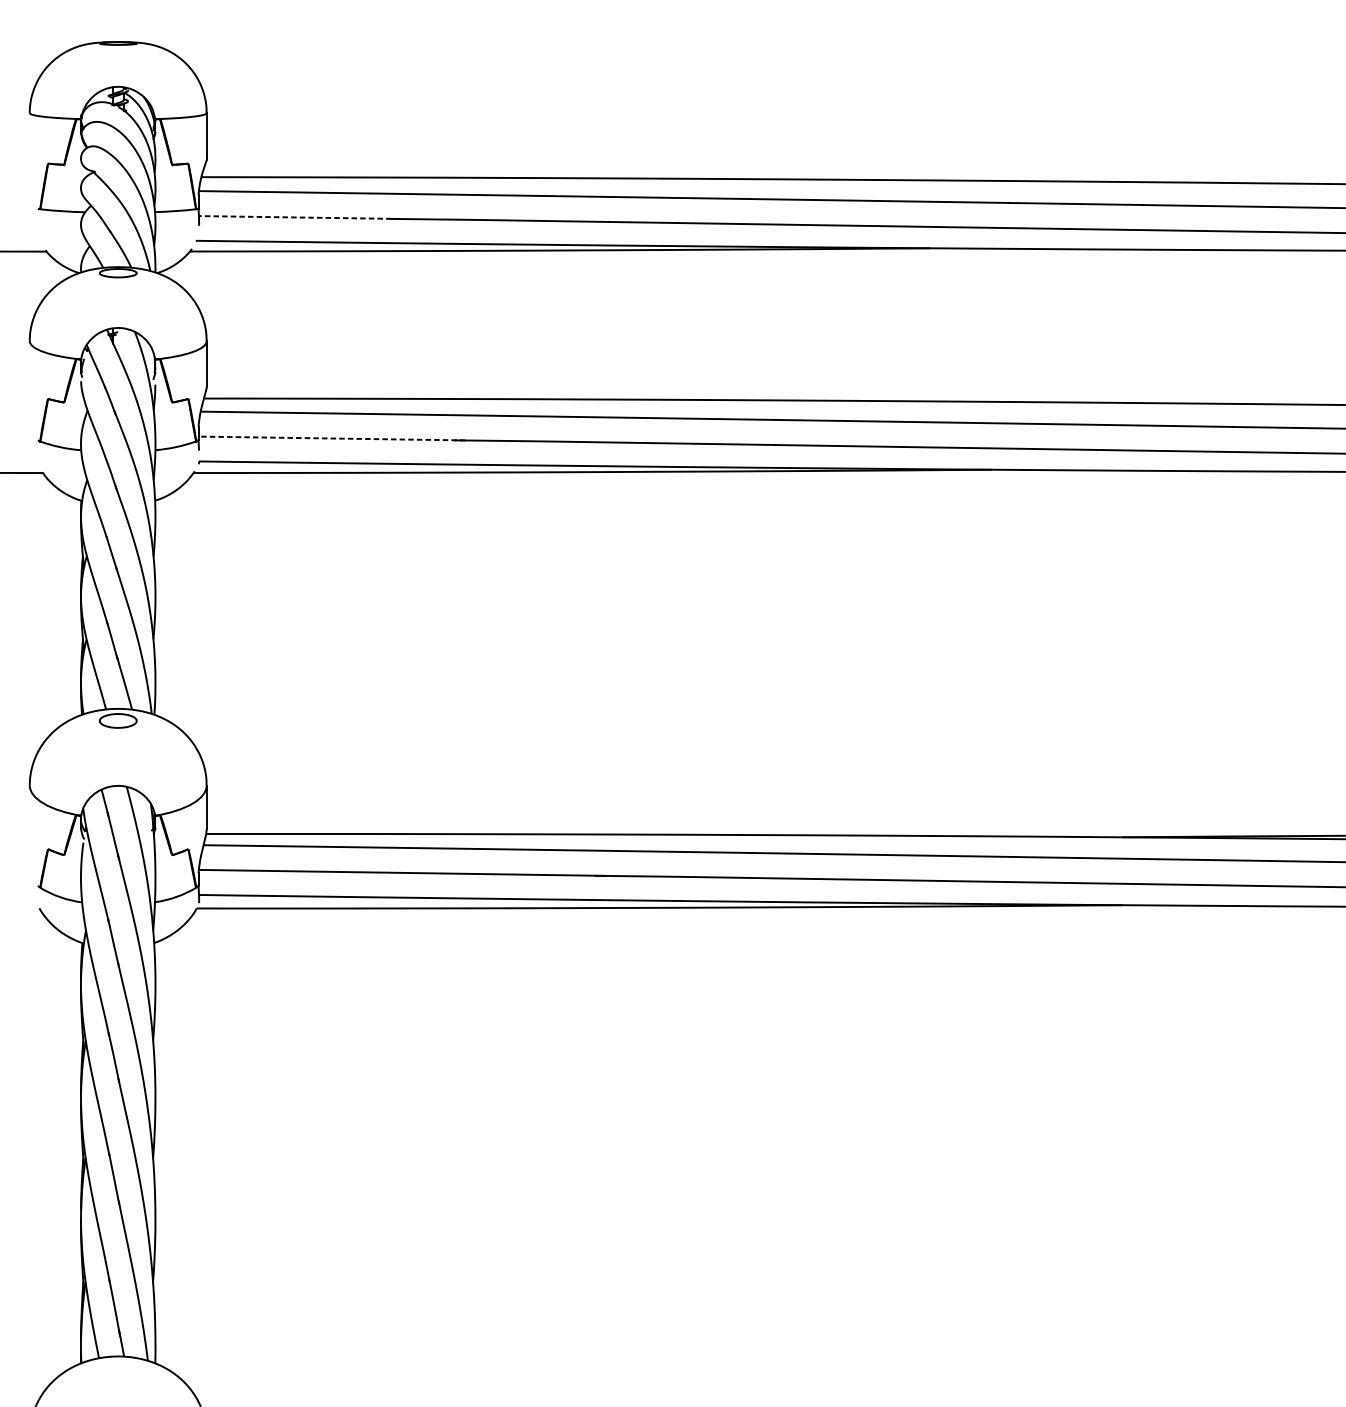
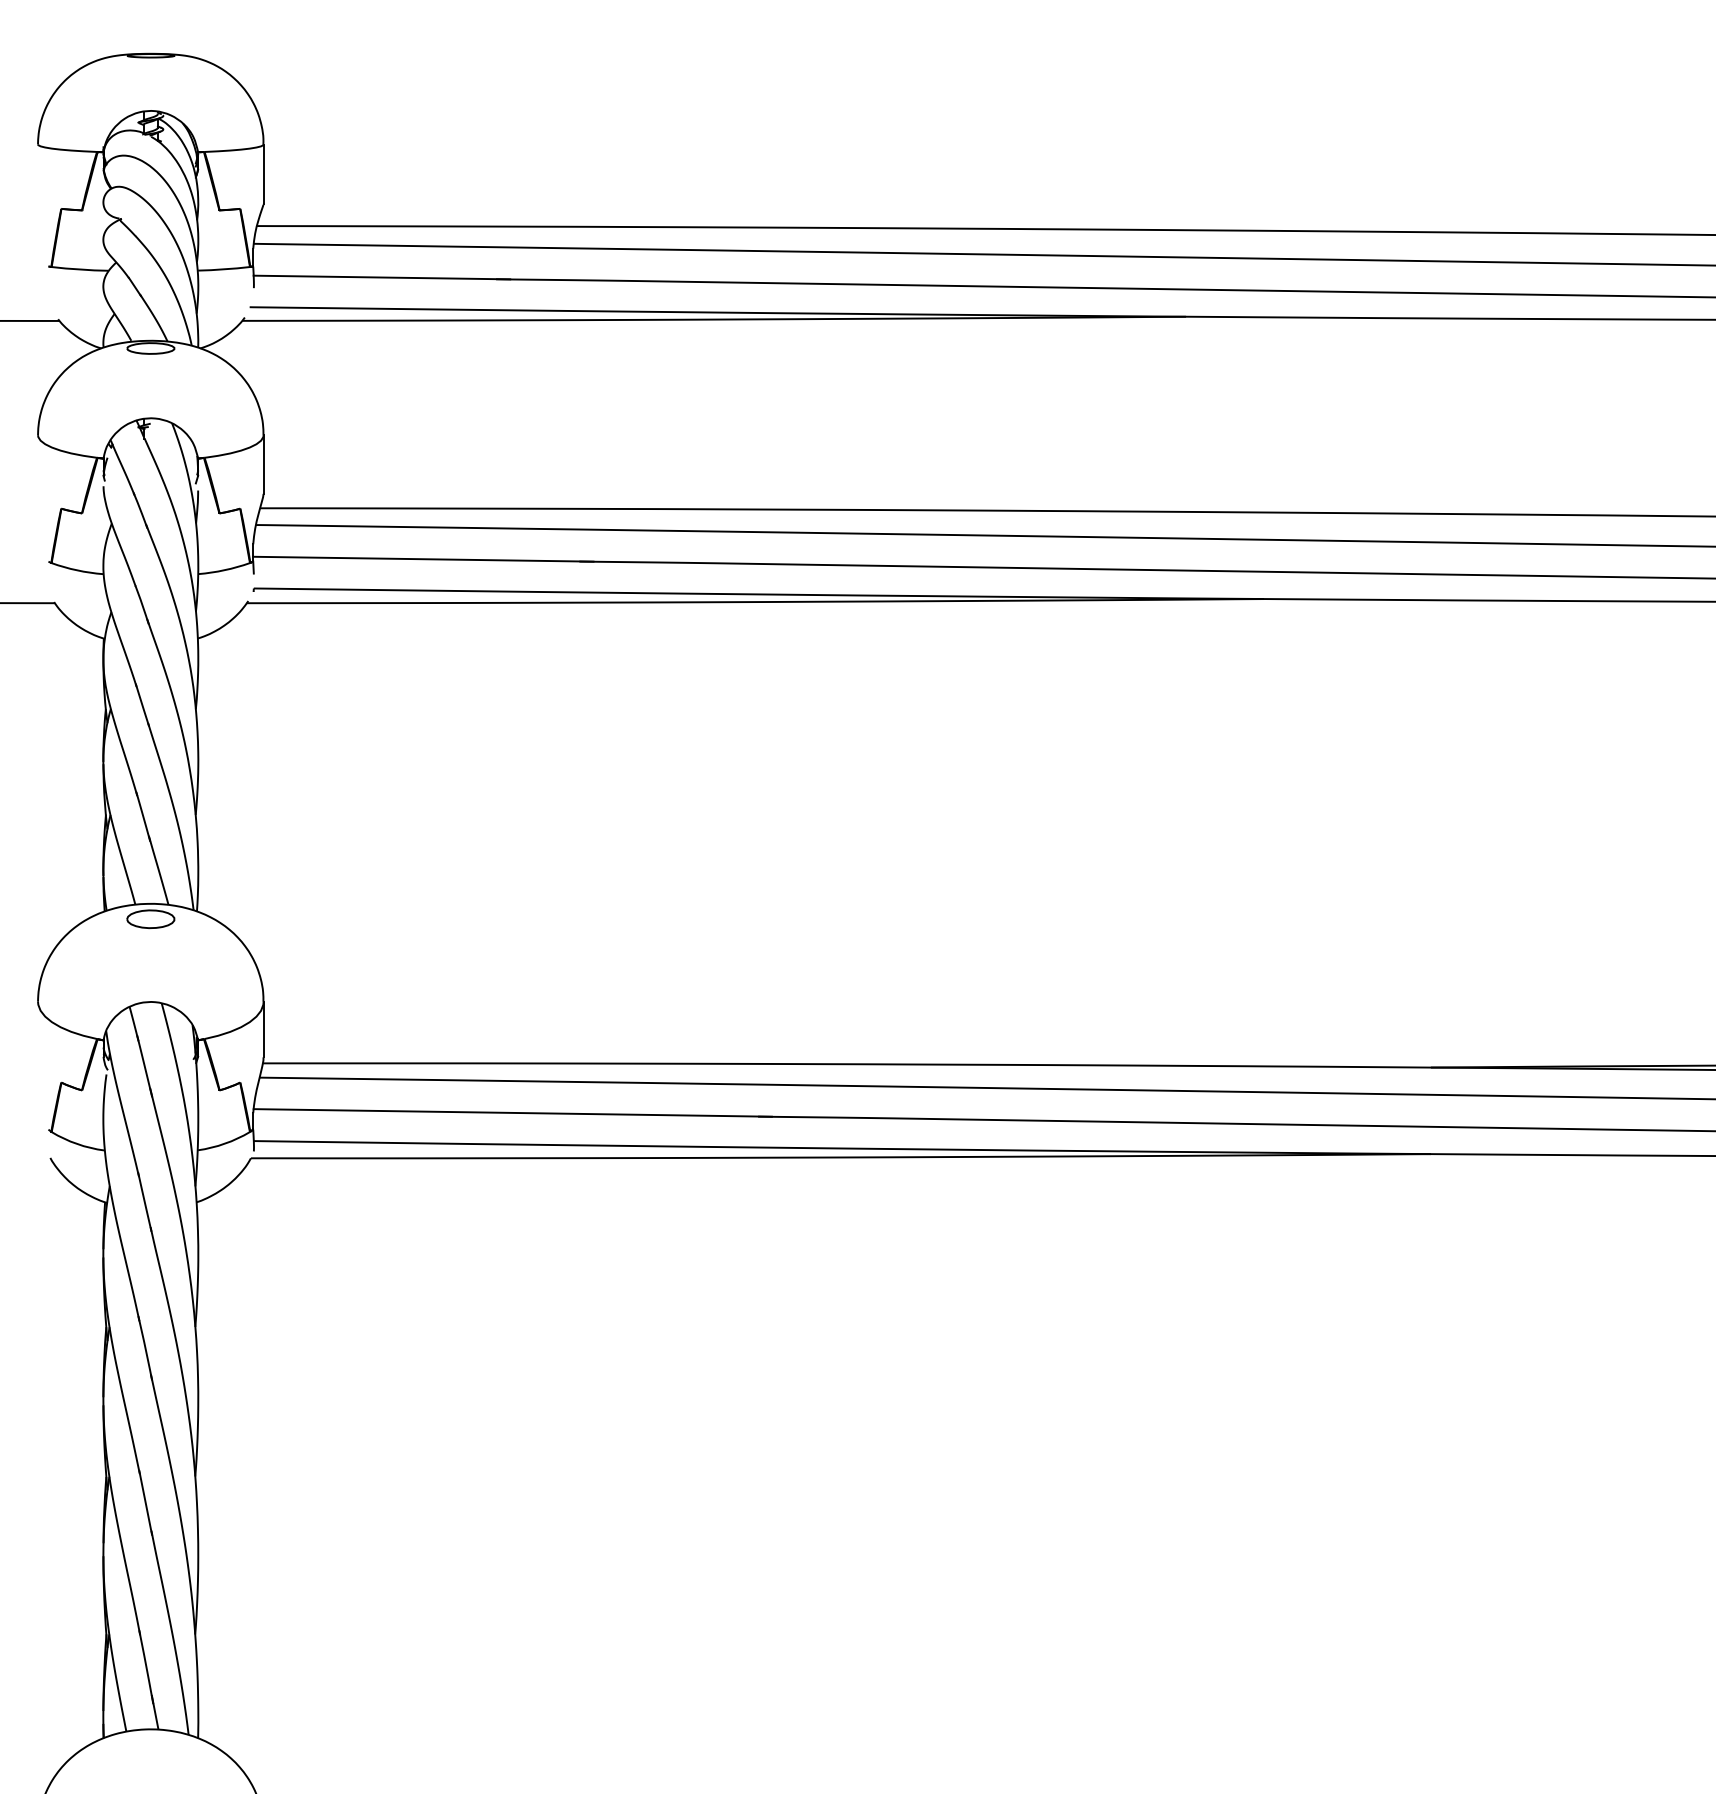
line: (299, 217) -> (381, 277), dashed -> solid
line: (331, 438) -> (422, 559), dashed -> solid

